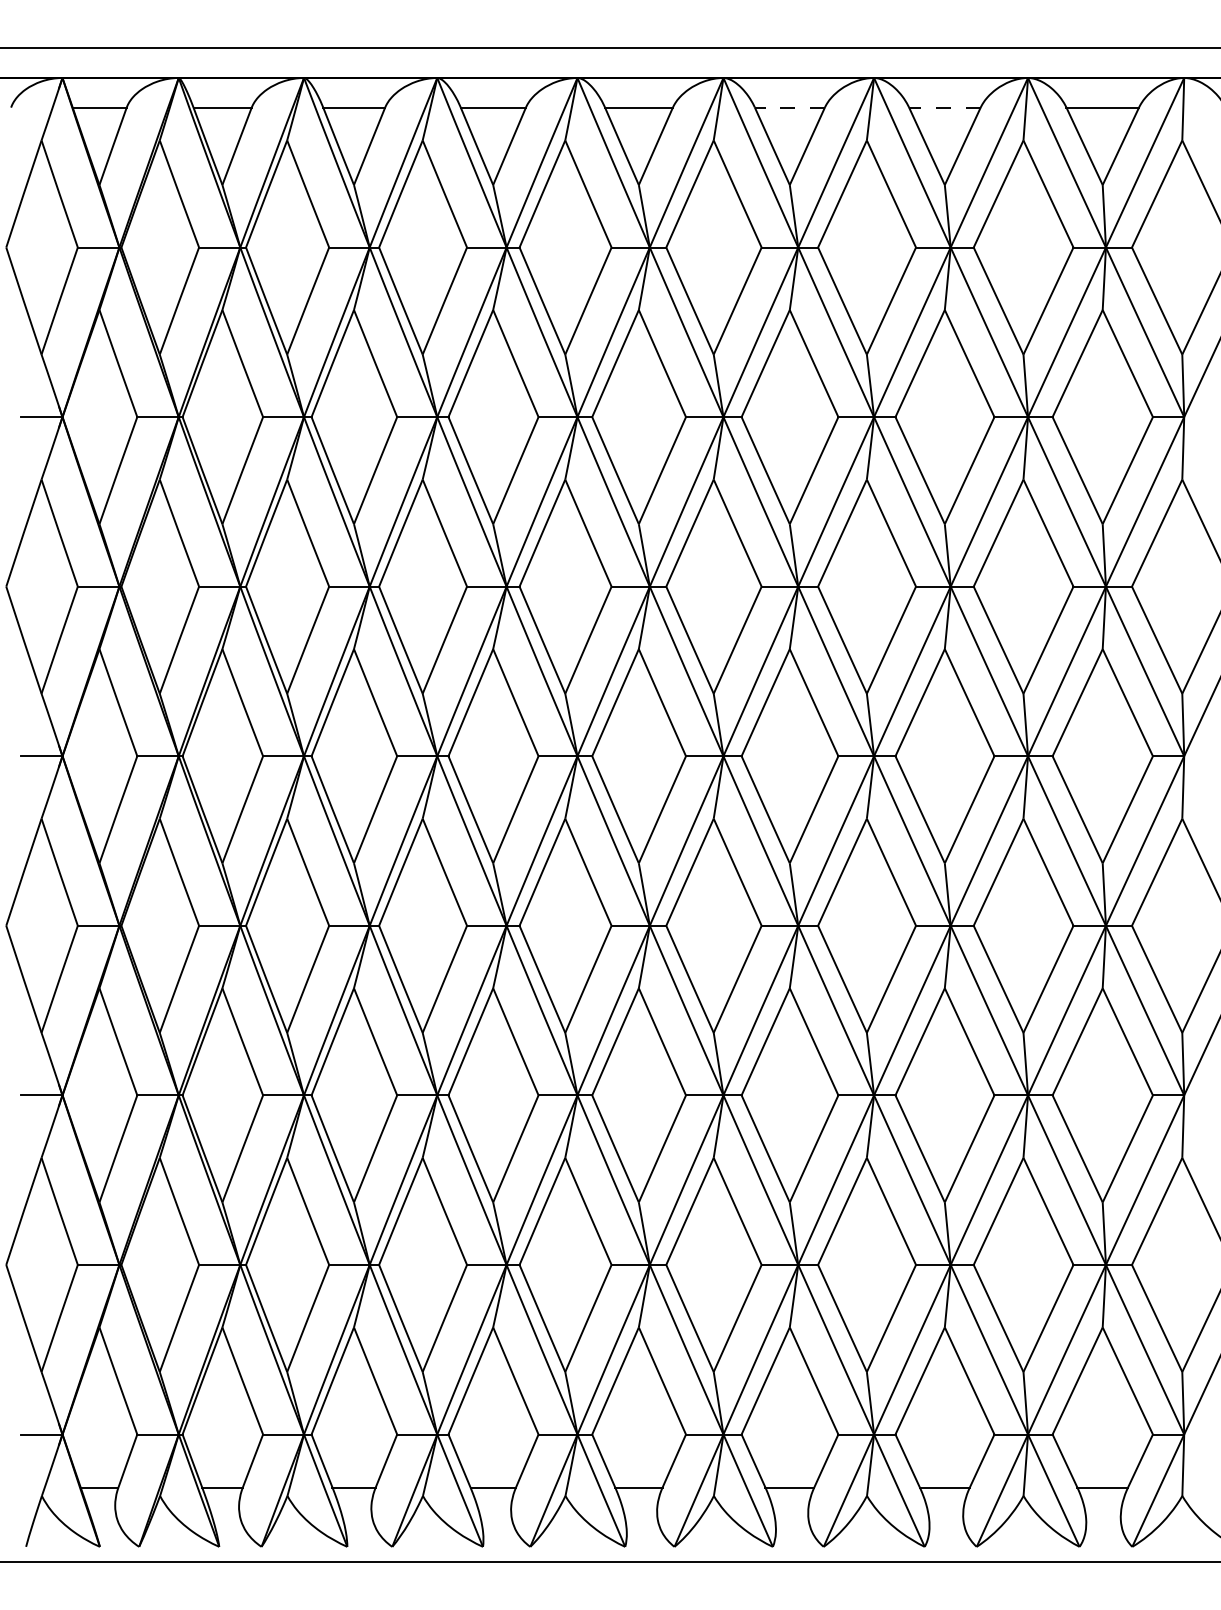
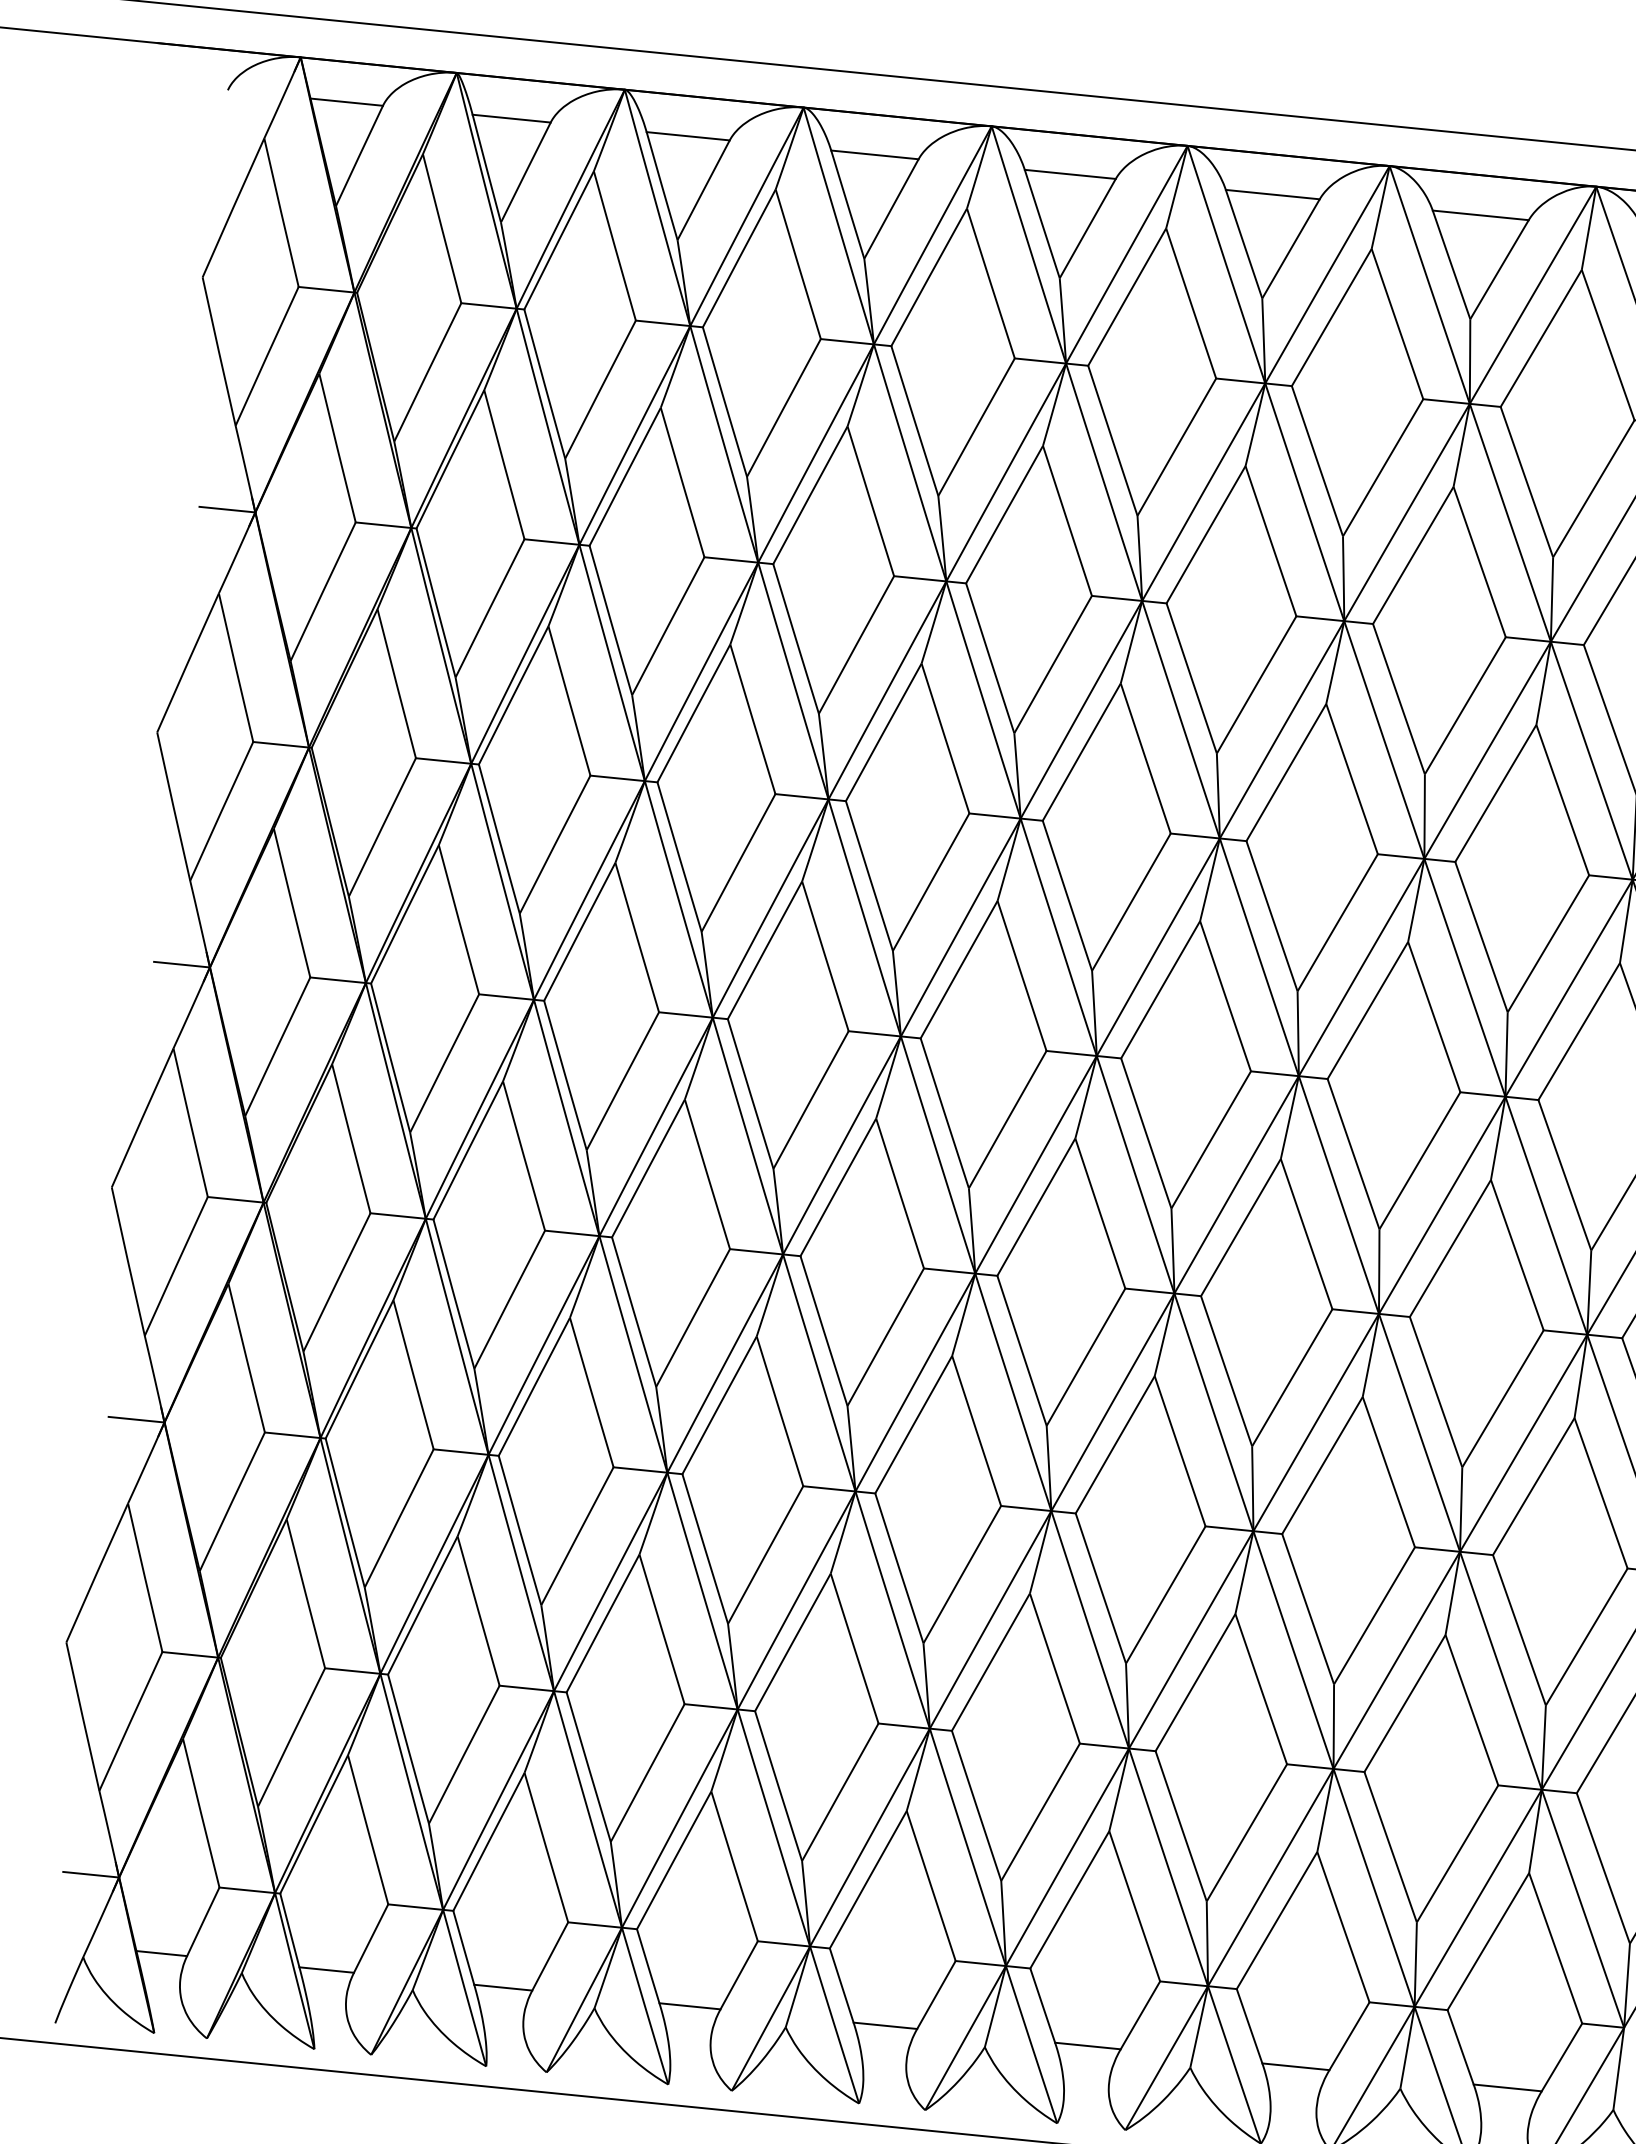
line: (789, 107) -> (1272, 194), dashed -> solid
line: (944, 107) -> (1480, 215), dashed -> solid

